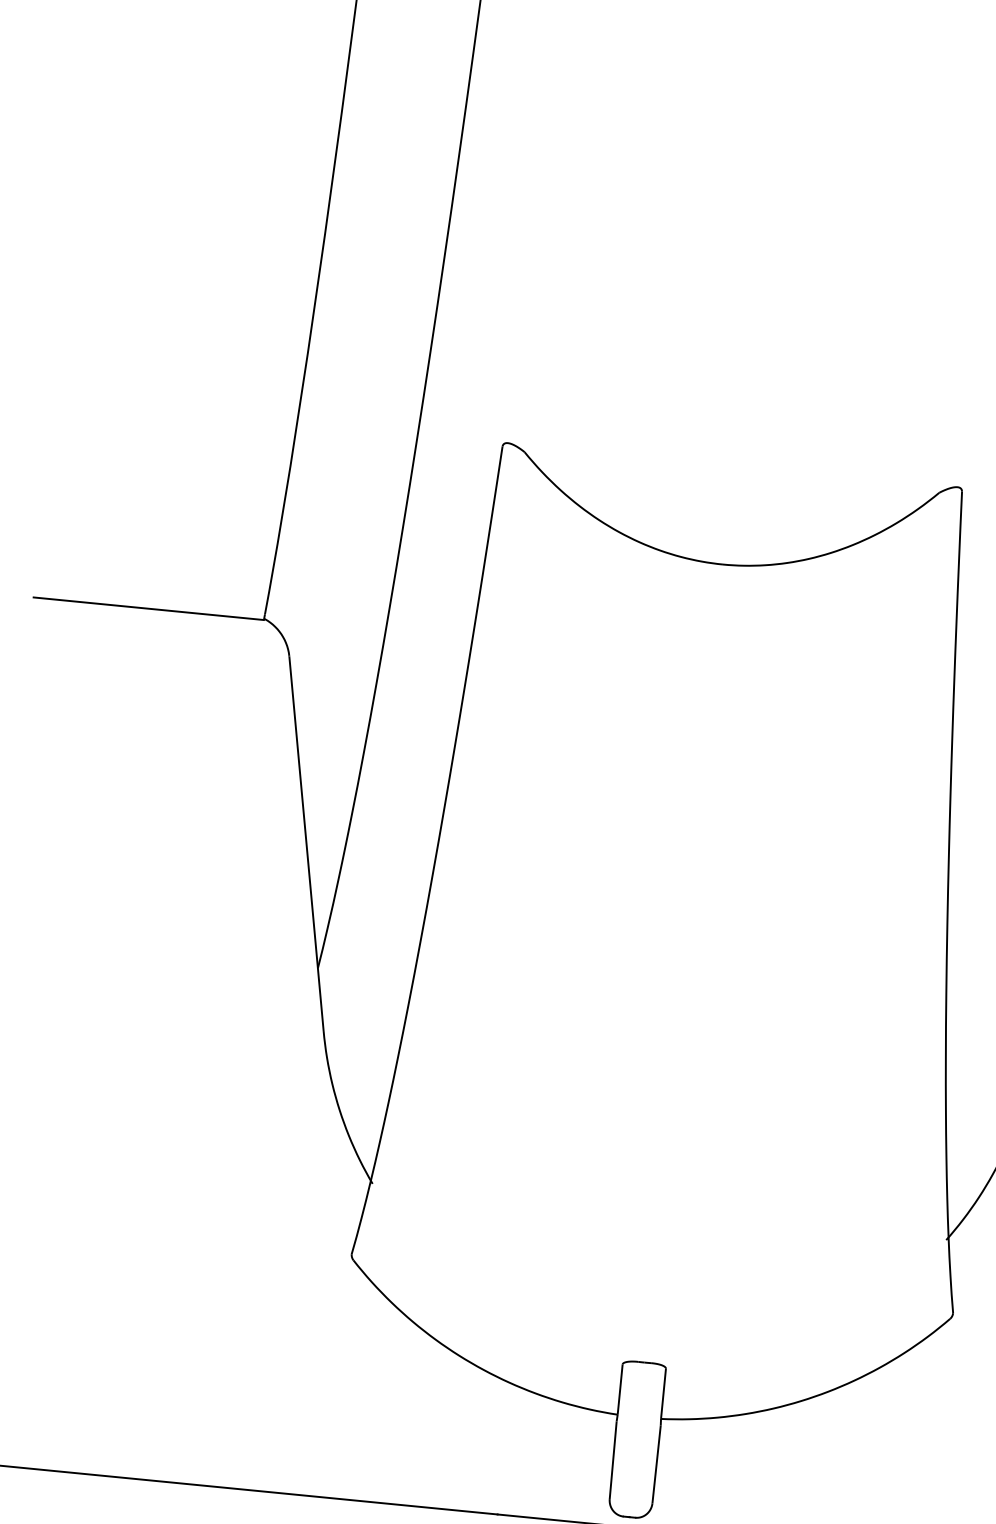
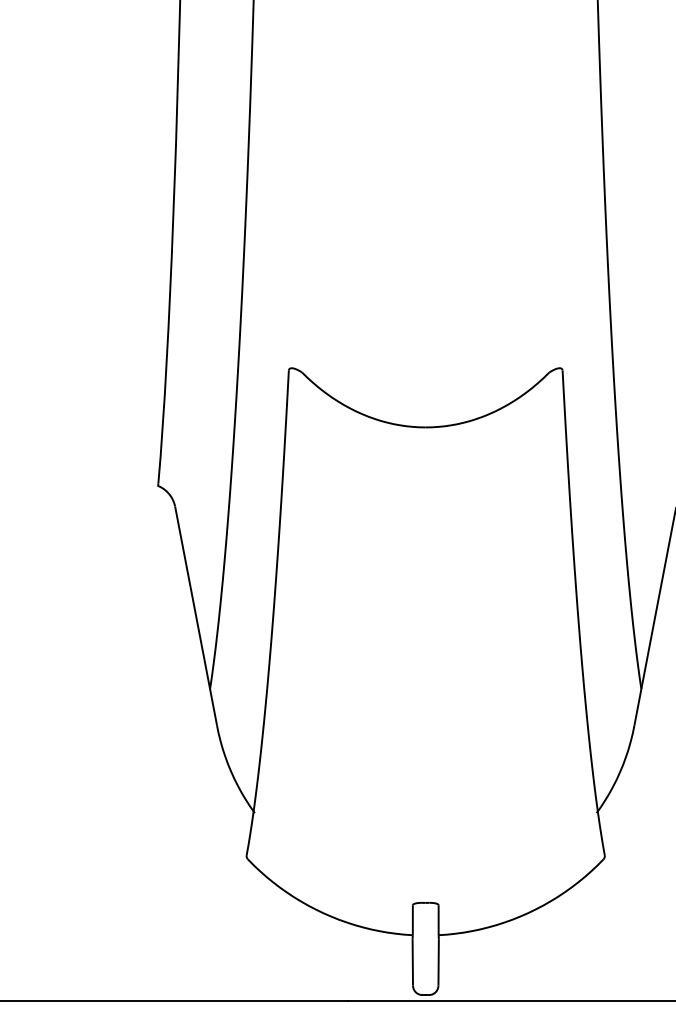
line: (148, 608) -> (89, 486), removed

